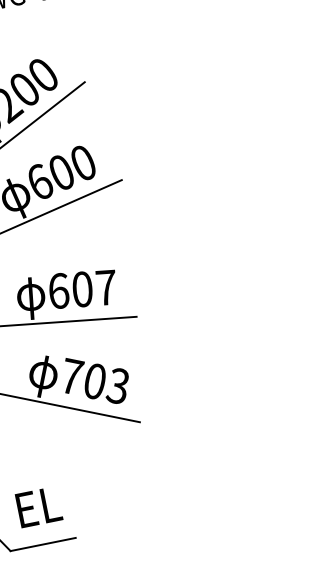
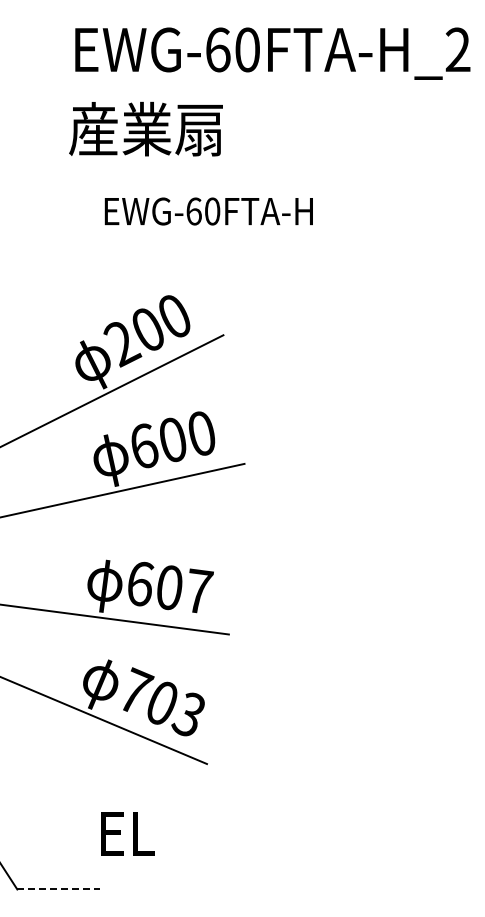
text: (38, 506) -> (127, 833), moved
line: (43, 544) -> (59, 889), solid -> dashed

